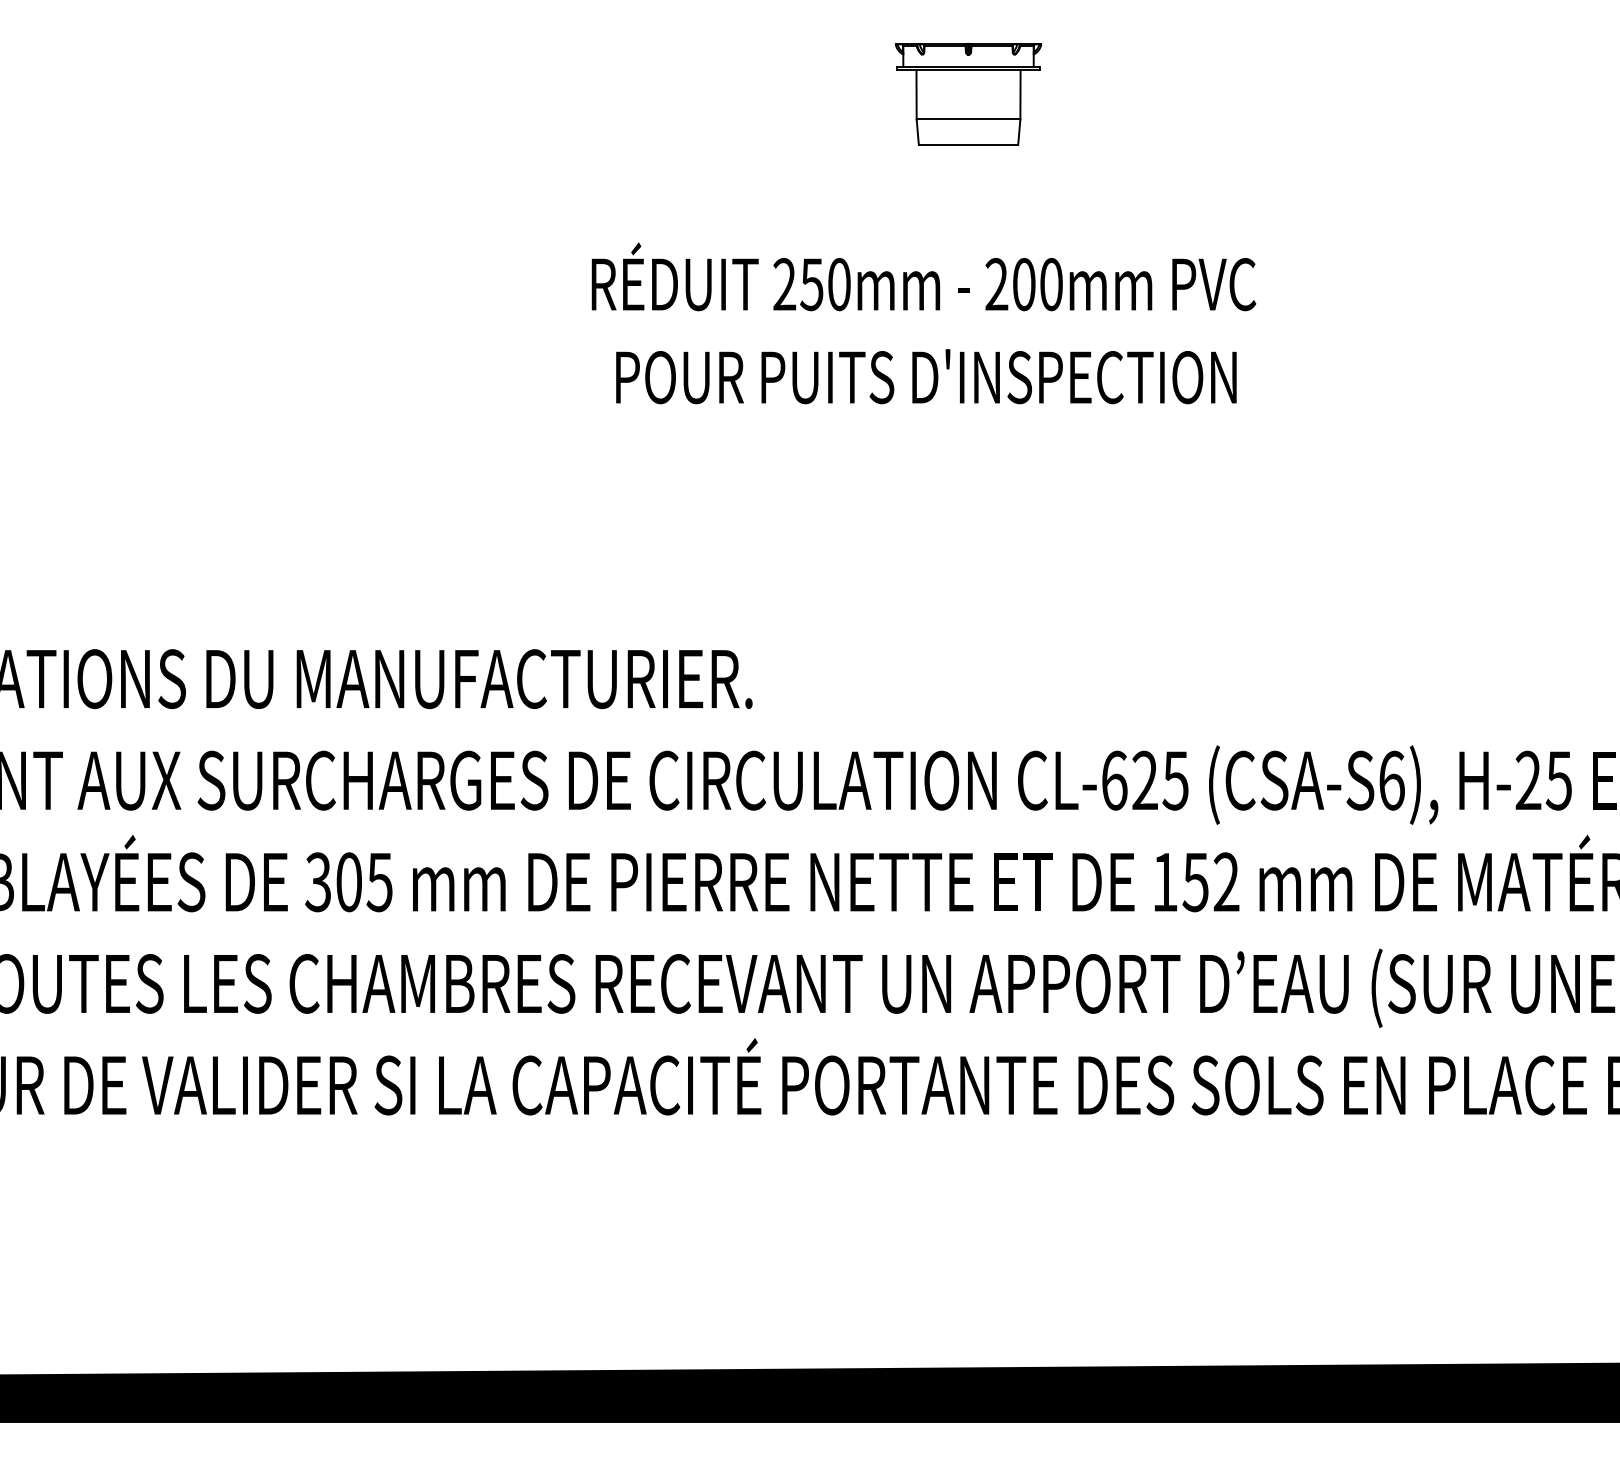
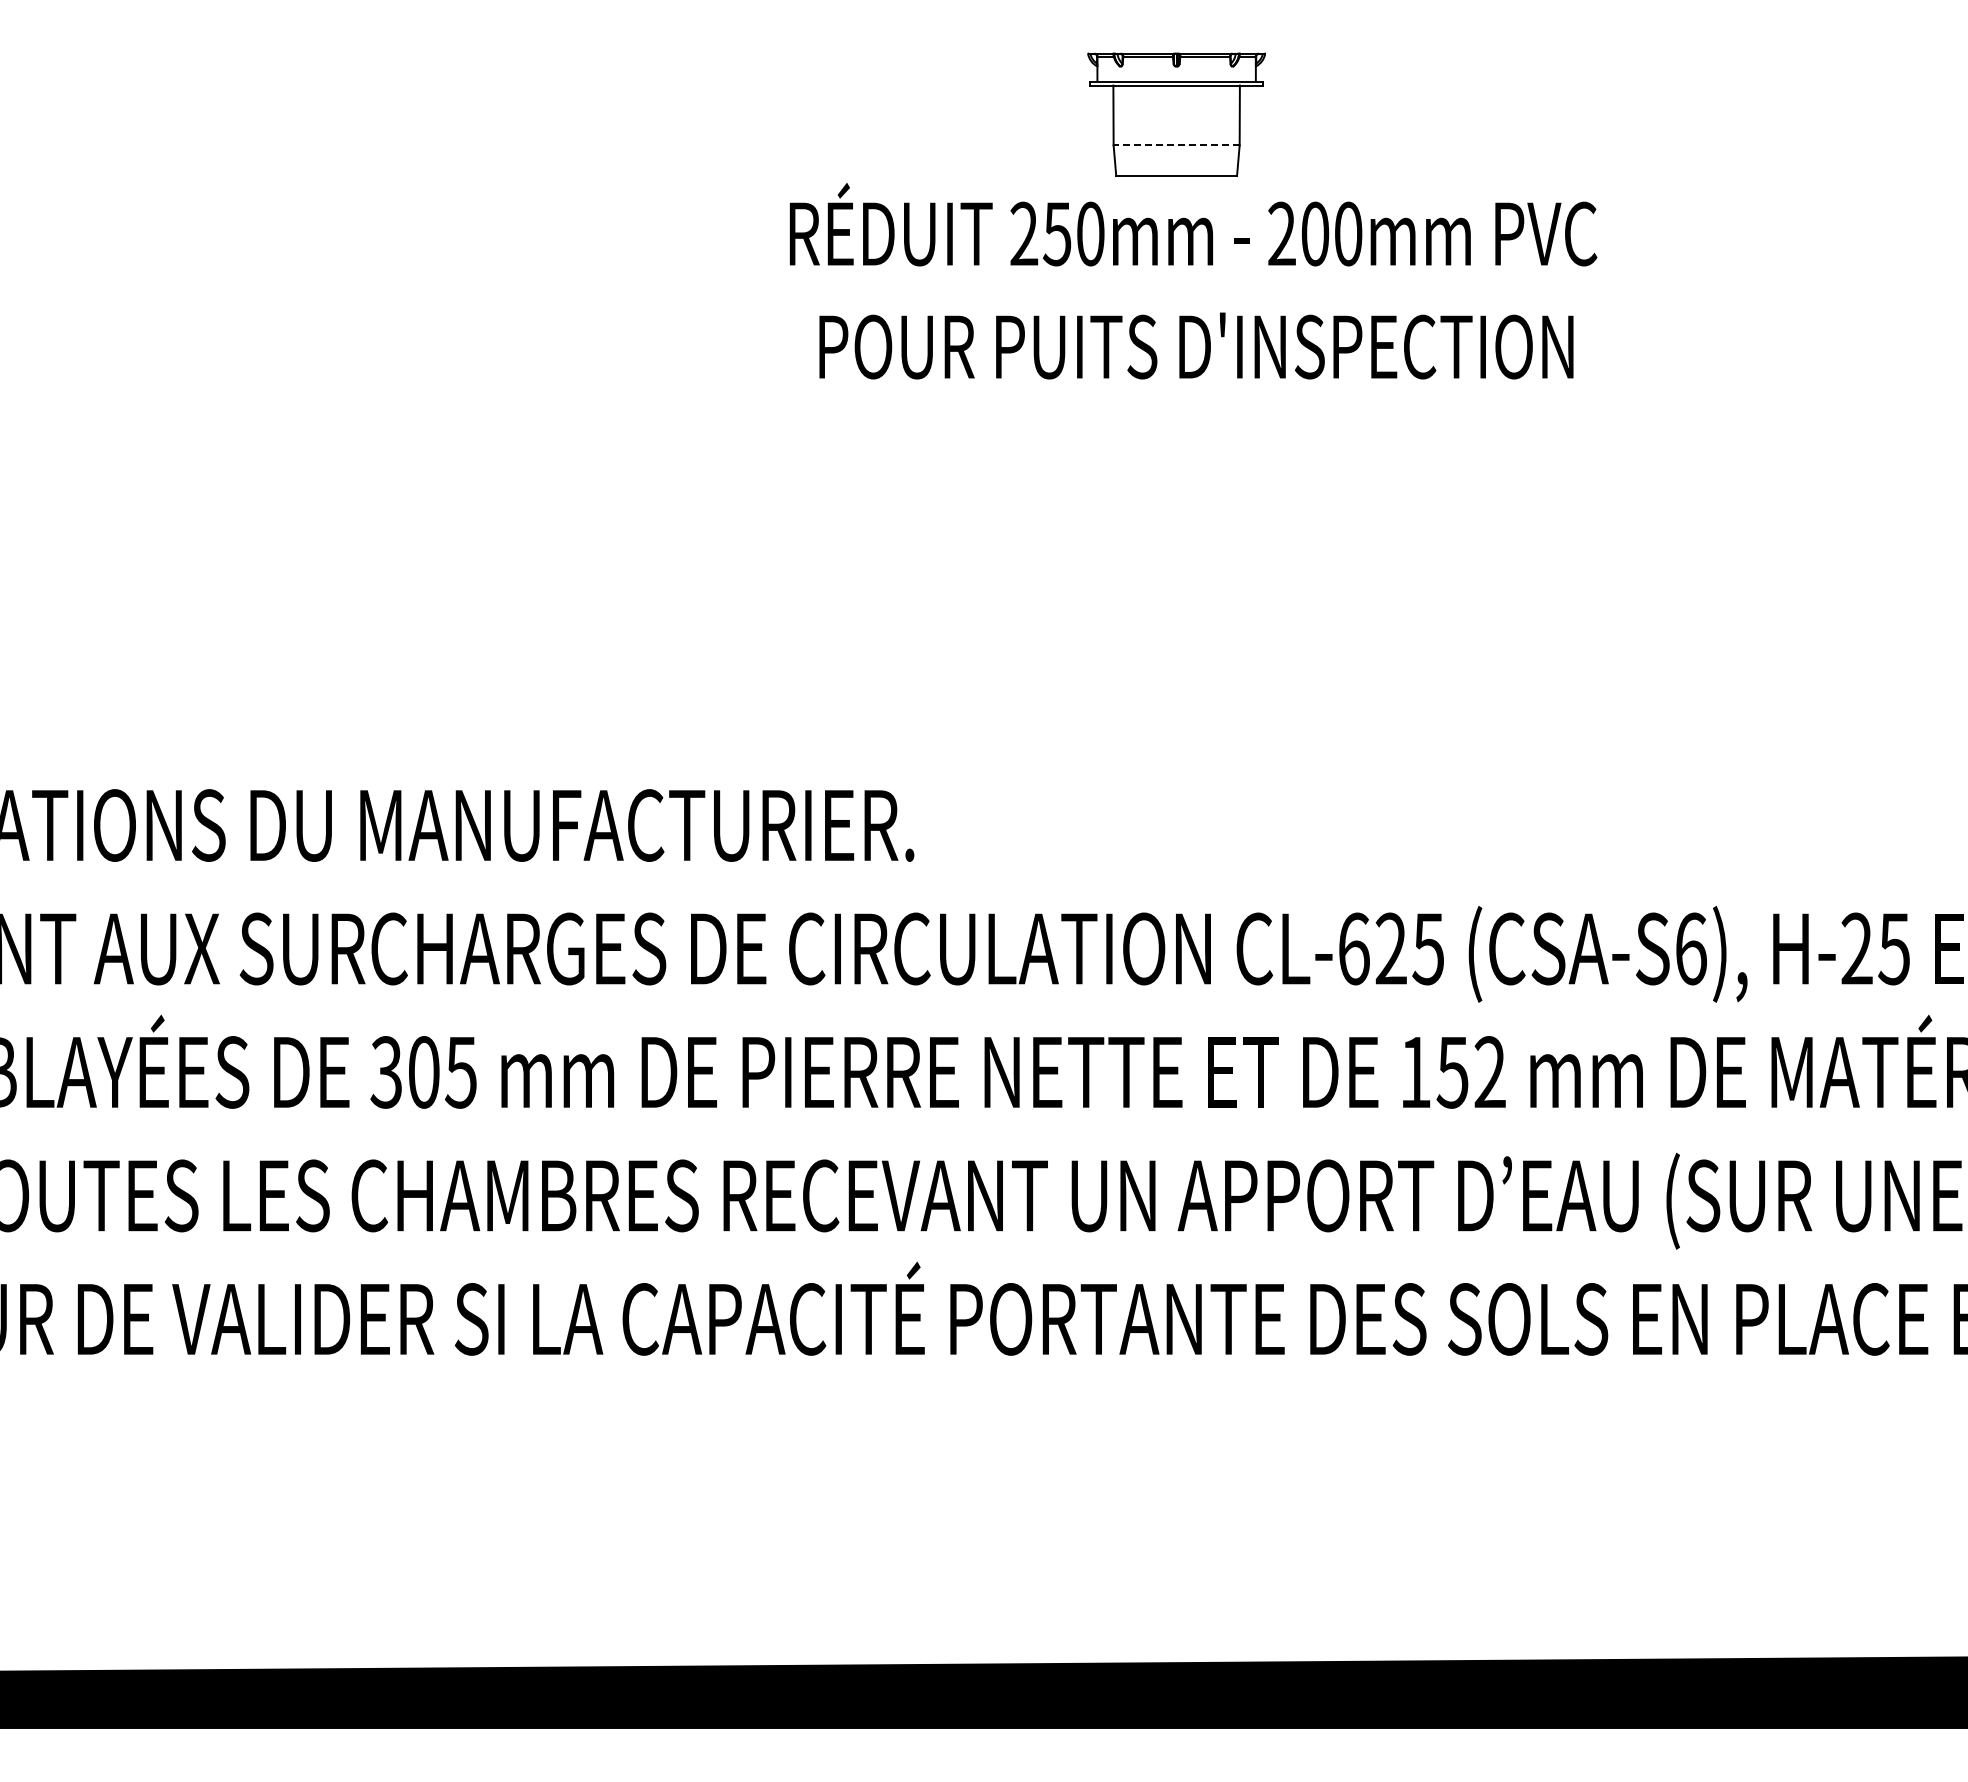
line: (968, 119) -> (1176, 145), solid -> dashed
text: (923, 323) -> (1193, 281), moved

